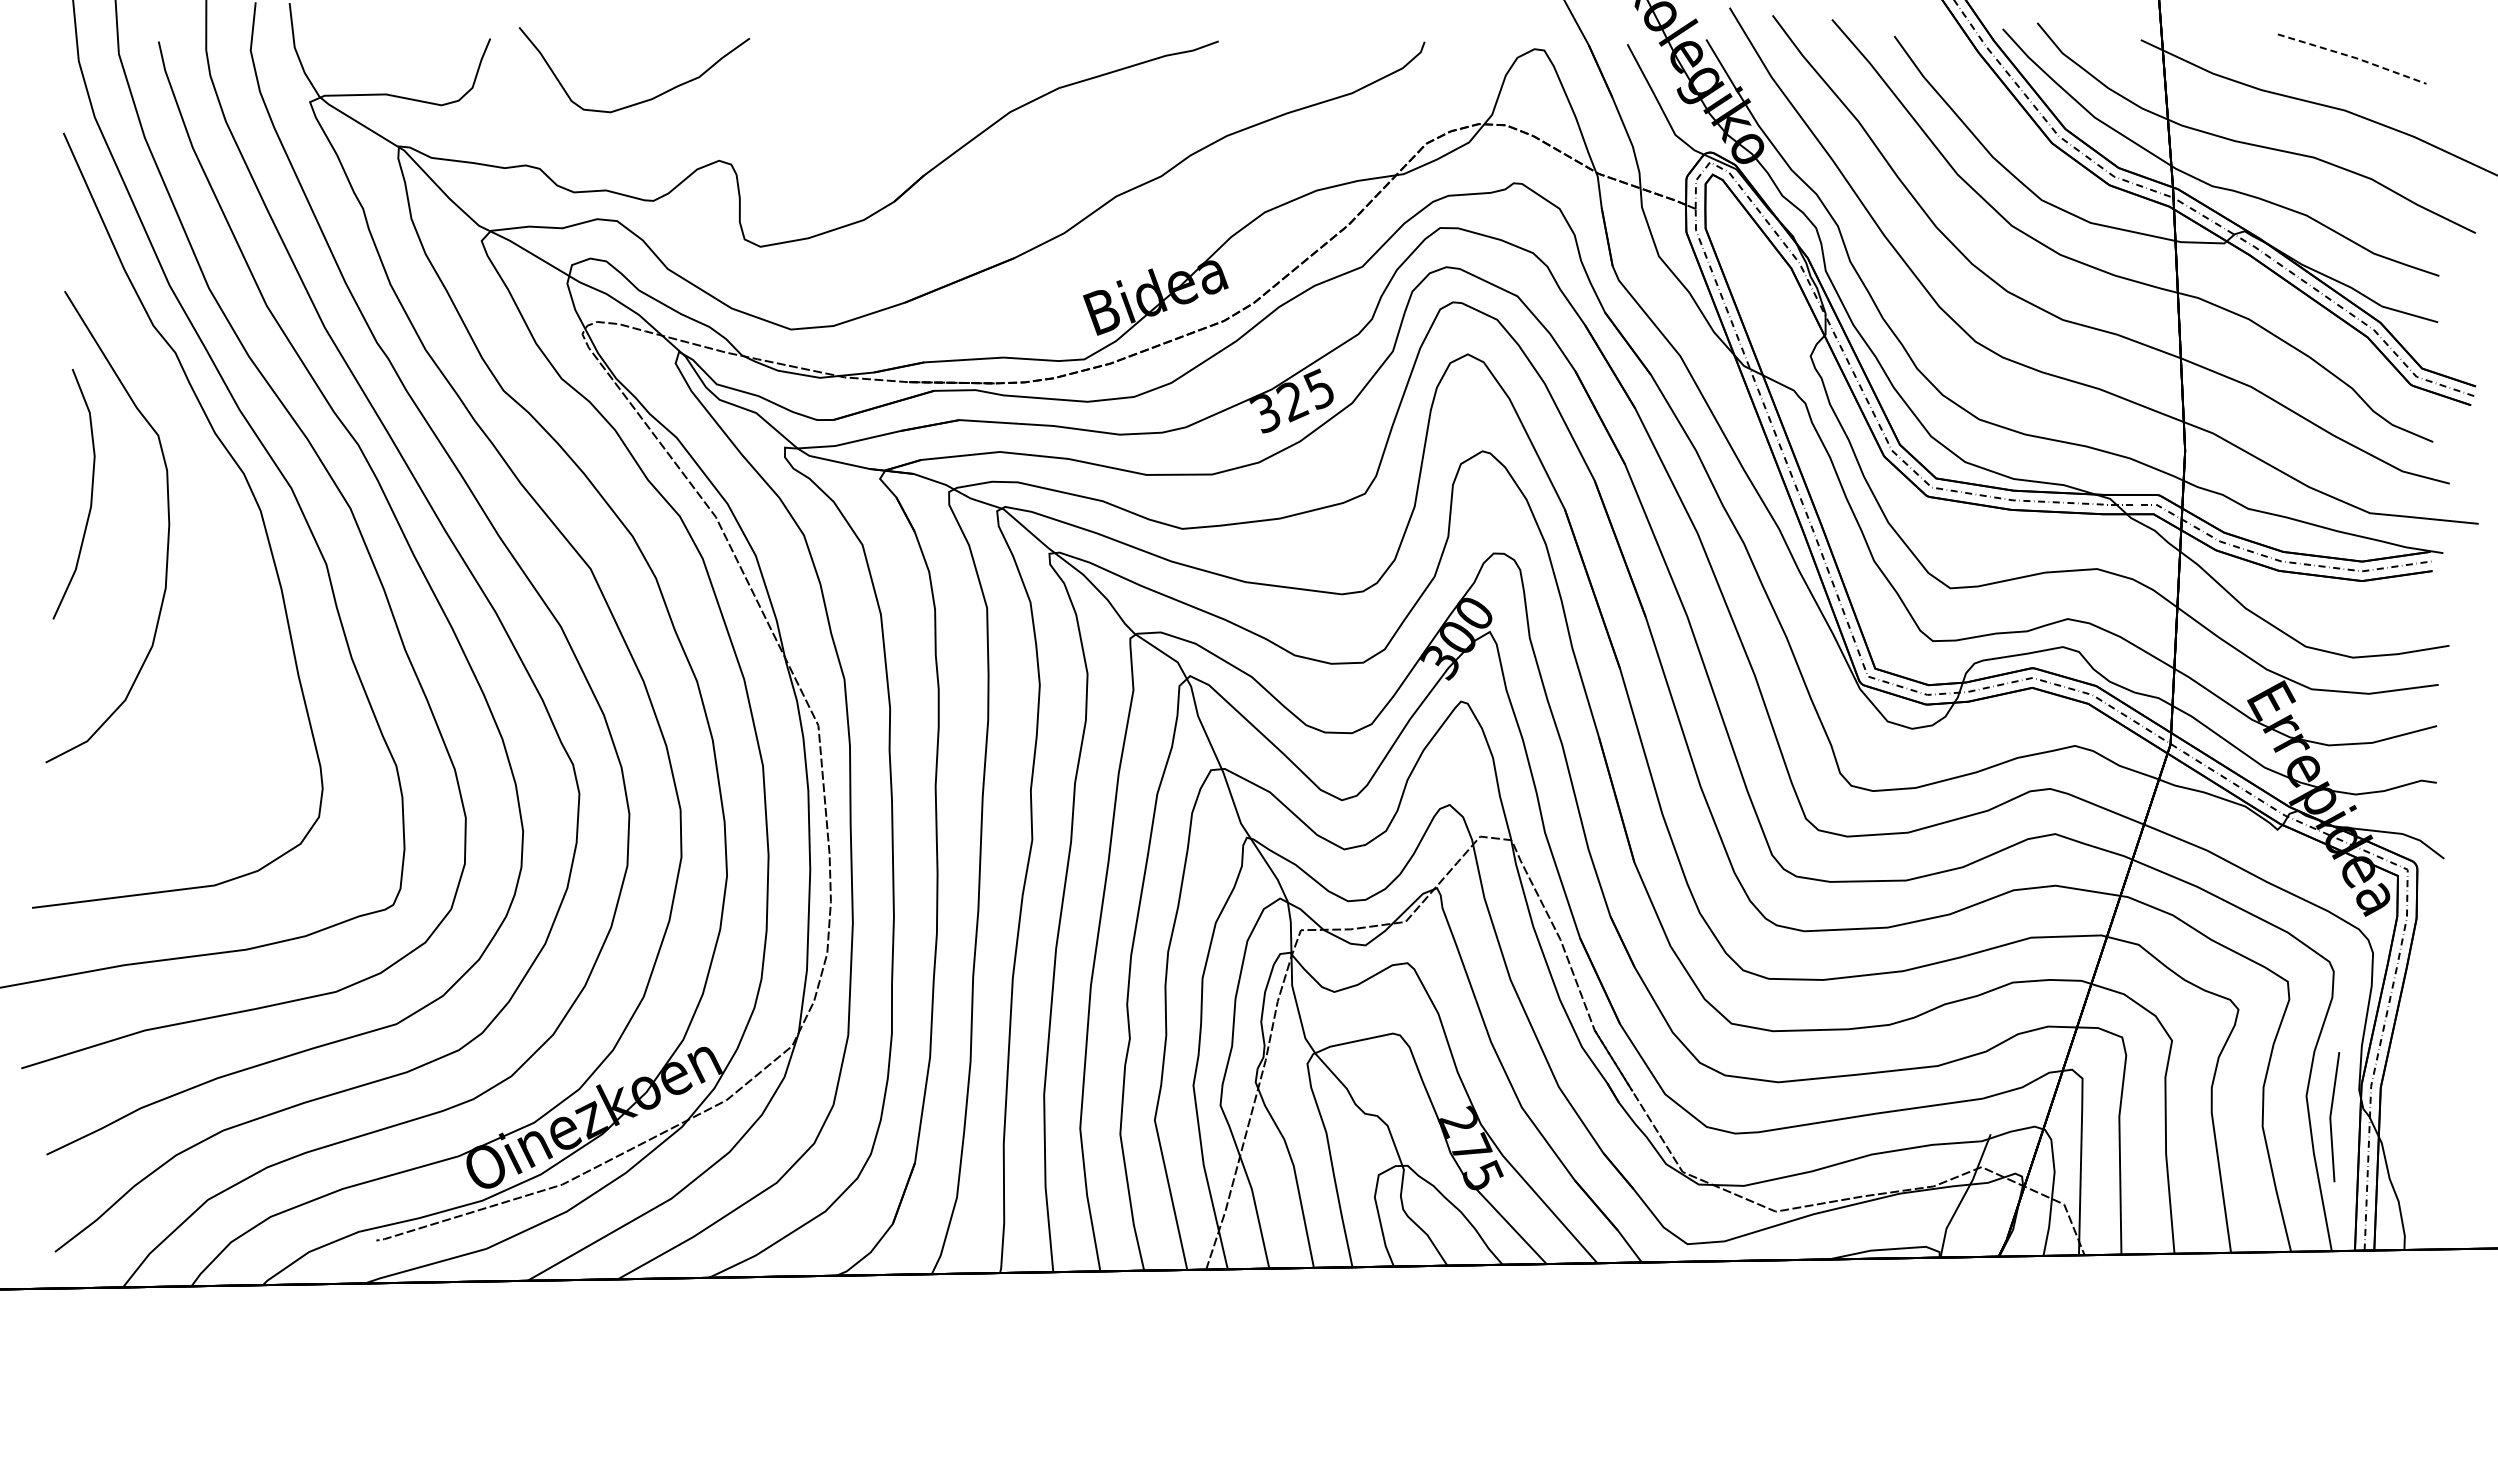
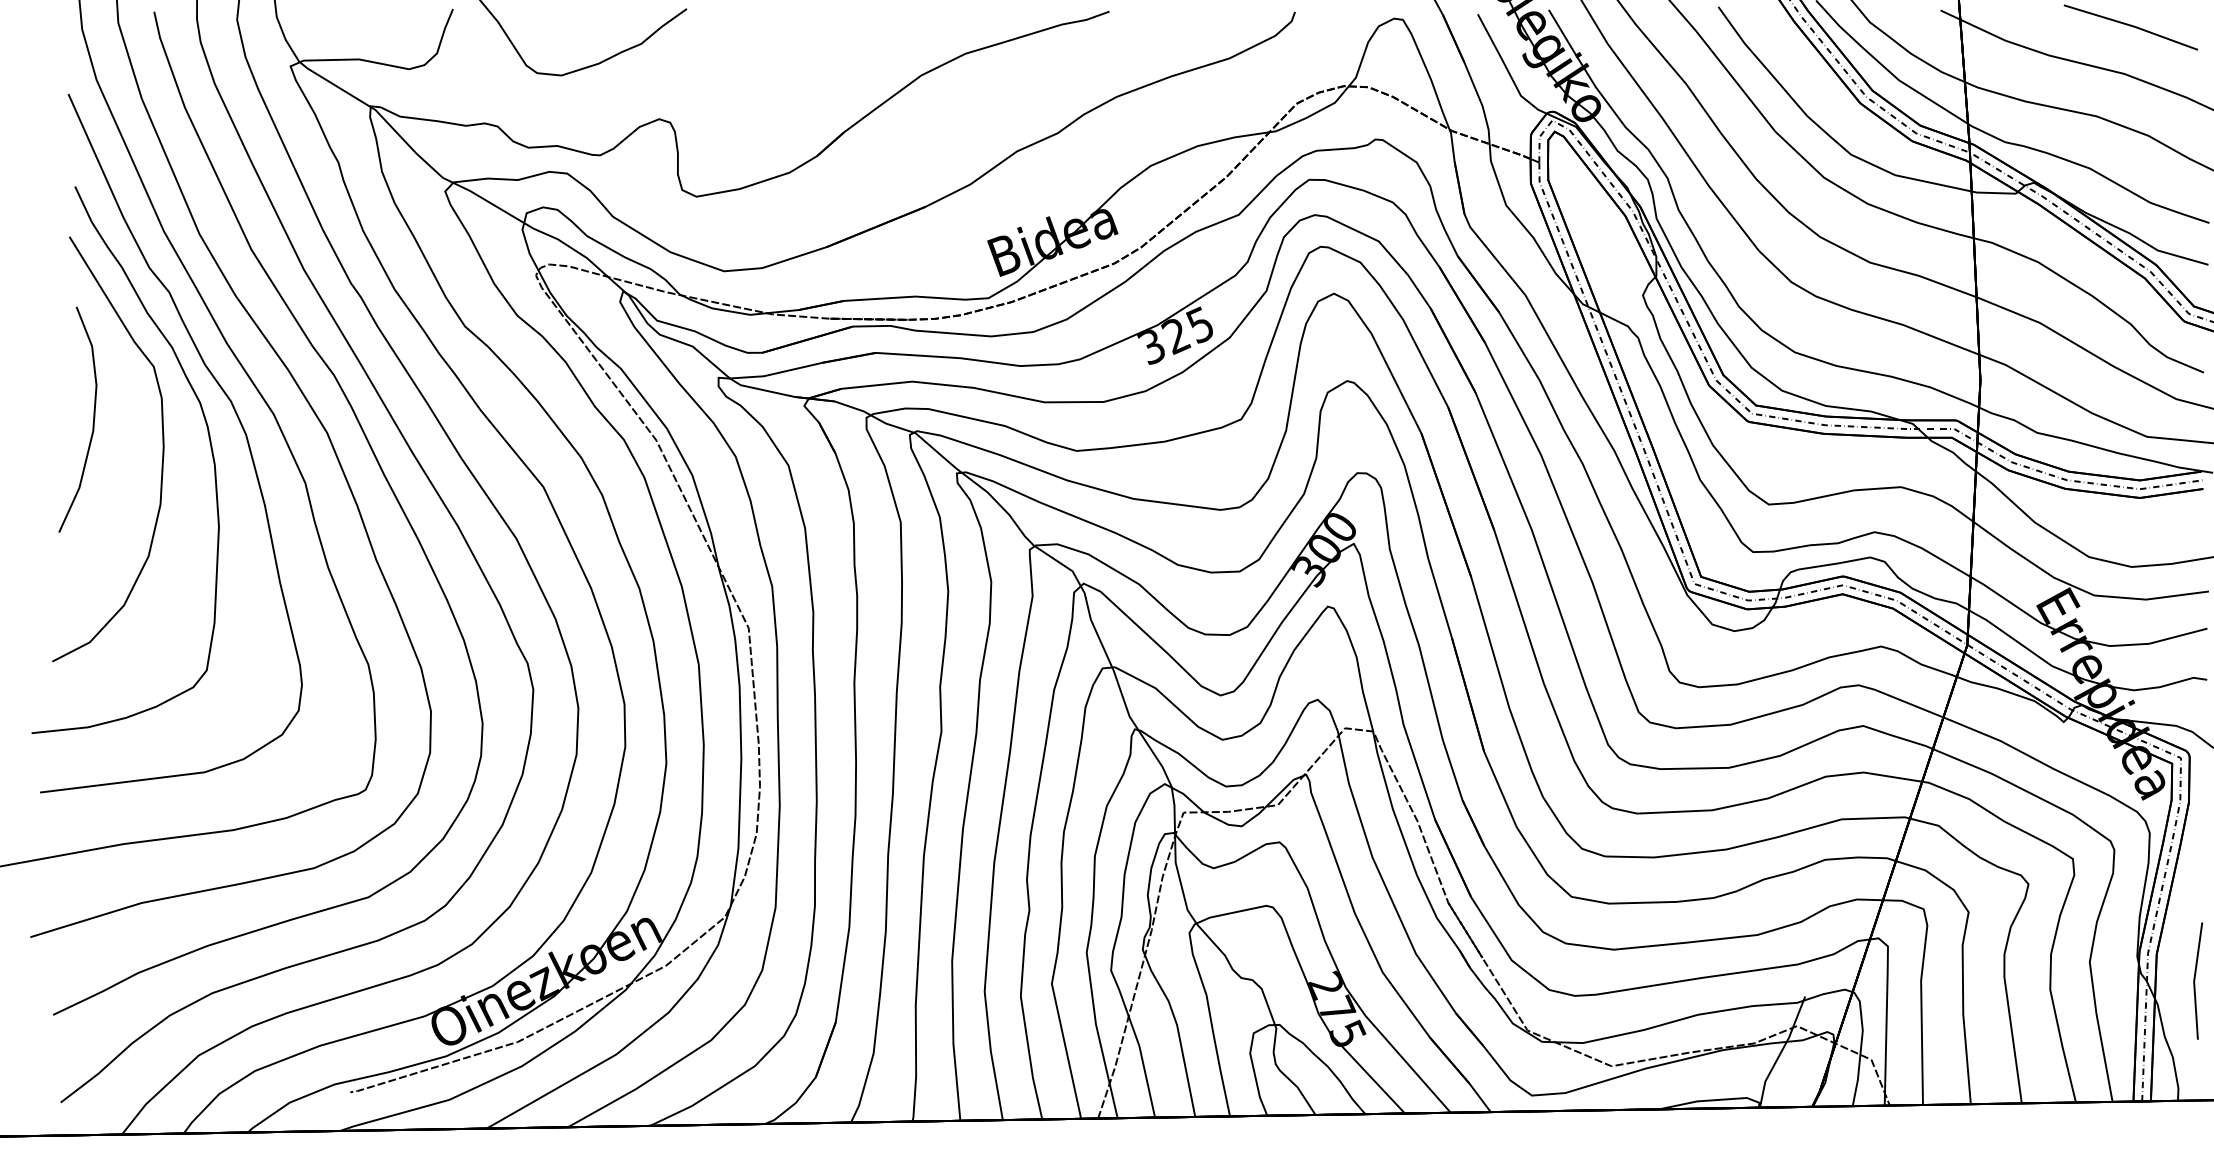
line: (2354, 57) -> (2133, 26), dashed -> solid
curve: (220, 521) -> (209, 444), added
line: (2331, 1117) -> (2195, 981), moved

